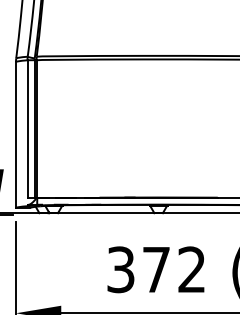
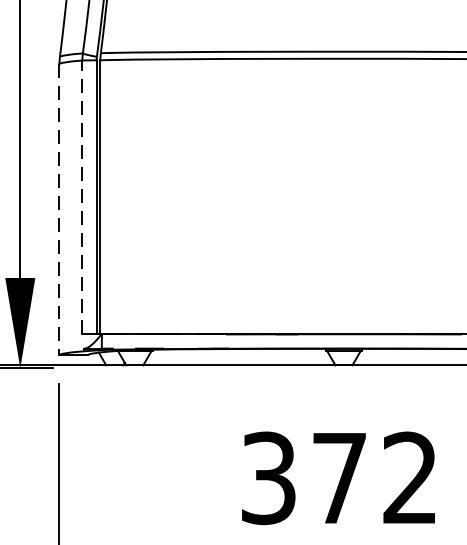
line: (27, 128) -> (82, 196), solid -> dashed
line: (16, 135) -> (60, 210), solid -> dashed

